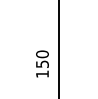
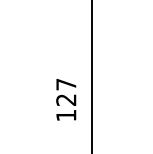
text: (42, 58) -> (66, 91), 150 -> 127

